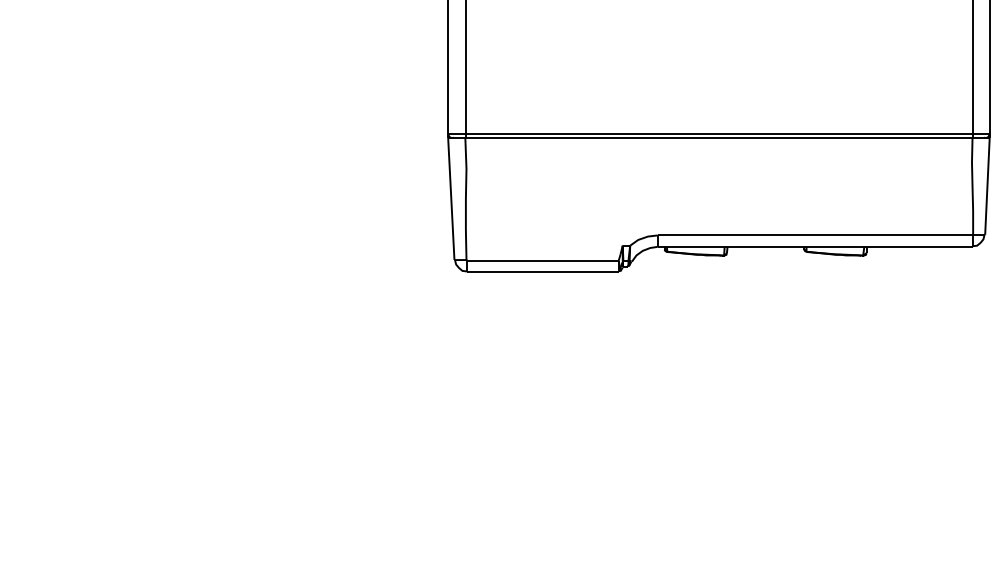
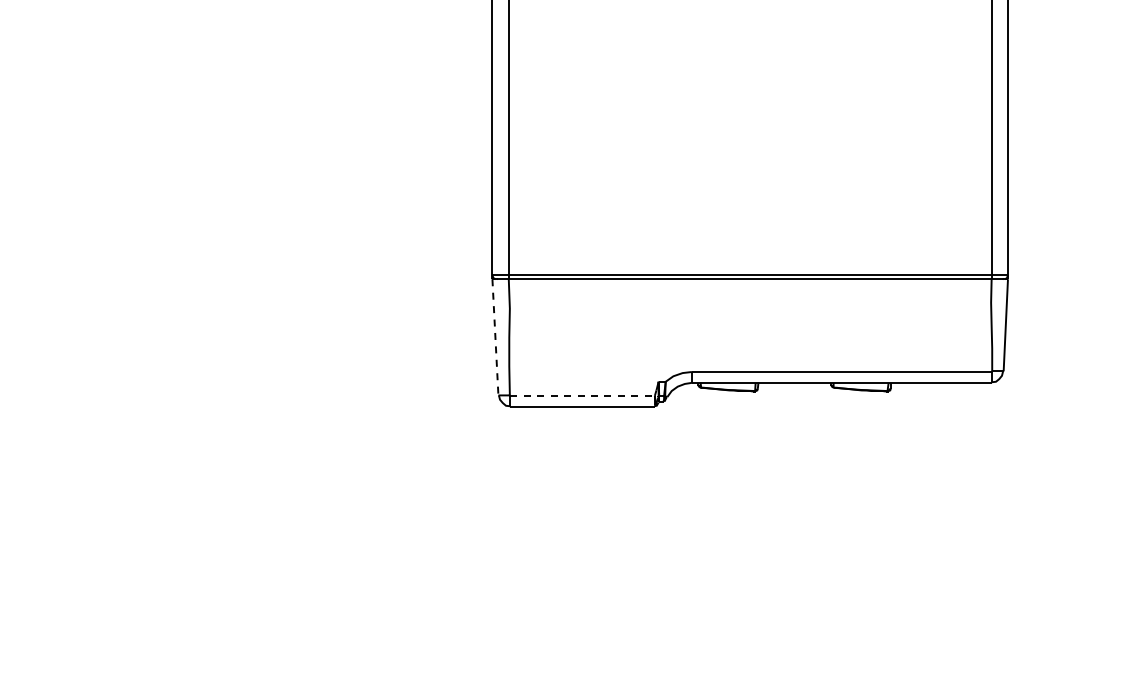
line: (451, 199) -> (495, 337), solid -> dashed
line: (543, 260) -> (583, 395), solid -> dashed

